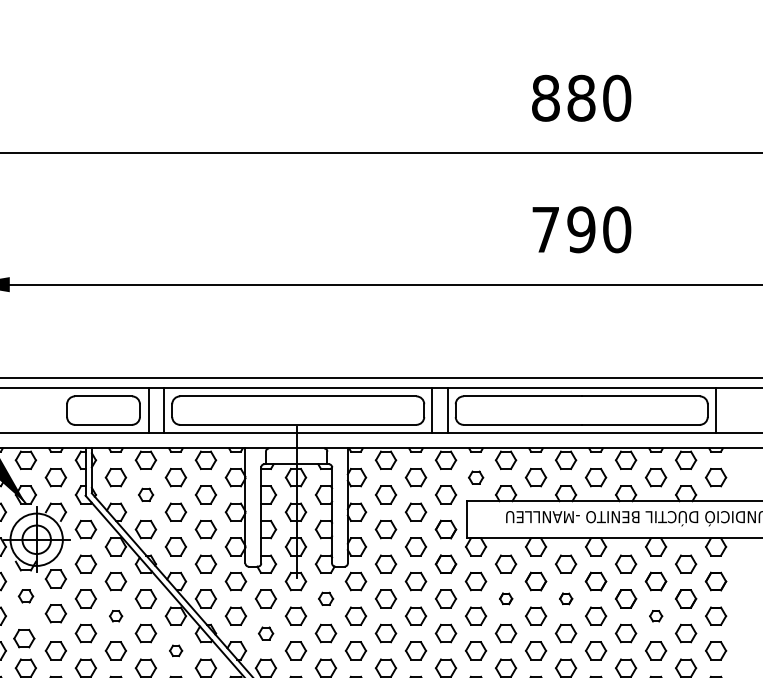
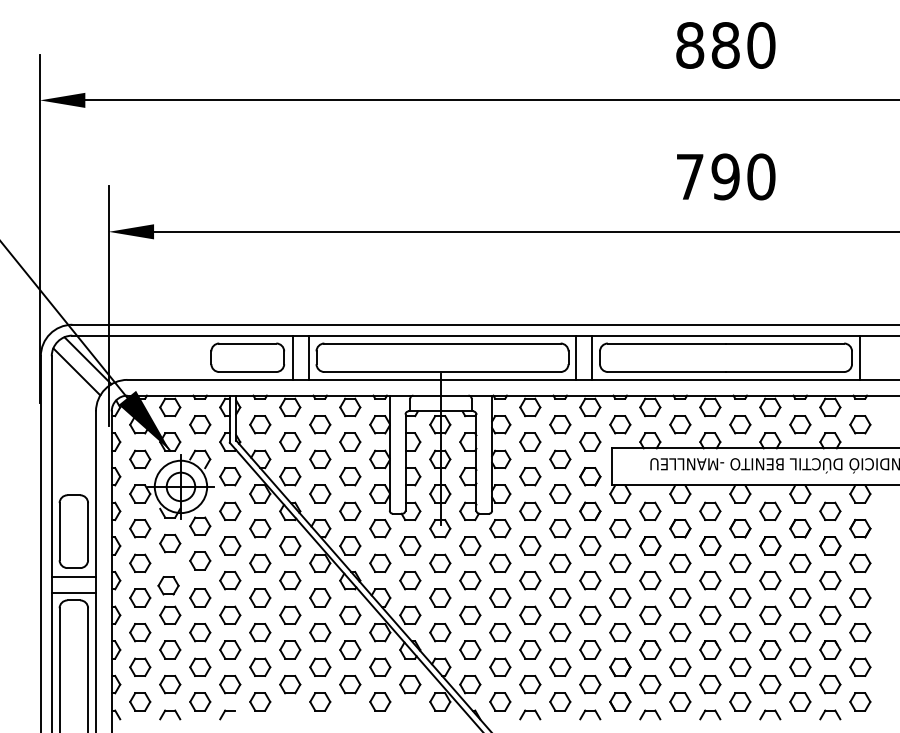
part: (476, 477) -> (620, 424), size x1.43
part: (146, 494) -> (290, 441), size x1.43
part: (26, 596) -> (170, 543), size x1.43
part: (326, 598) -> (470, 545), size x1.43
part: (506, 598) -> (650, 545), size x1.67
part: (566, 598) -> (710, 545), size x1.67
part: (116, 616) -> (260, 563), size x1.67
part: (656, 616) -> (800, 563), size x1.67
part: (266, 633) -> (410, 580), size x1.43
part: (176, 650) -> (320, 597), size x1.67

